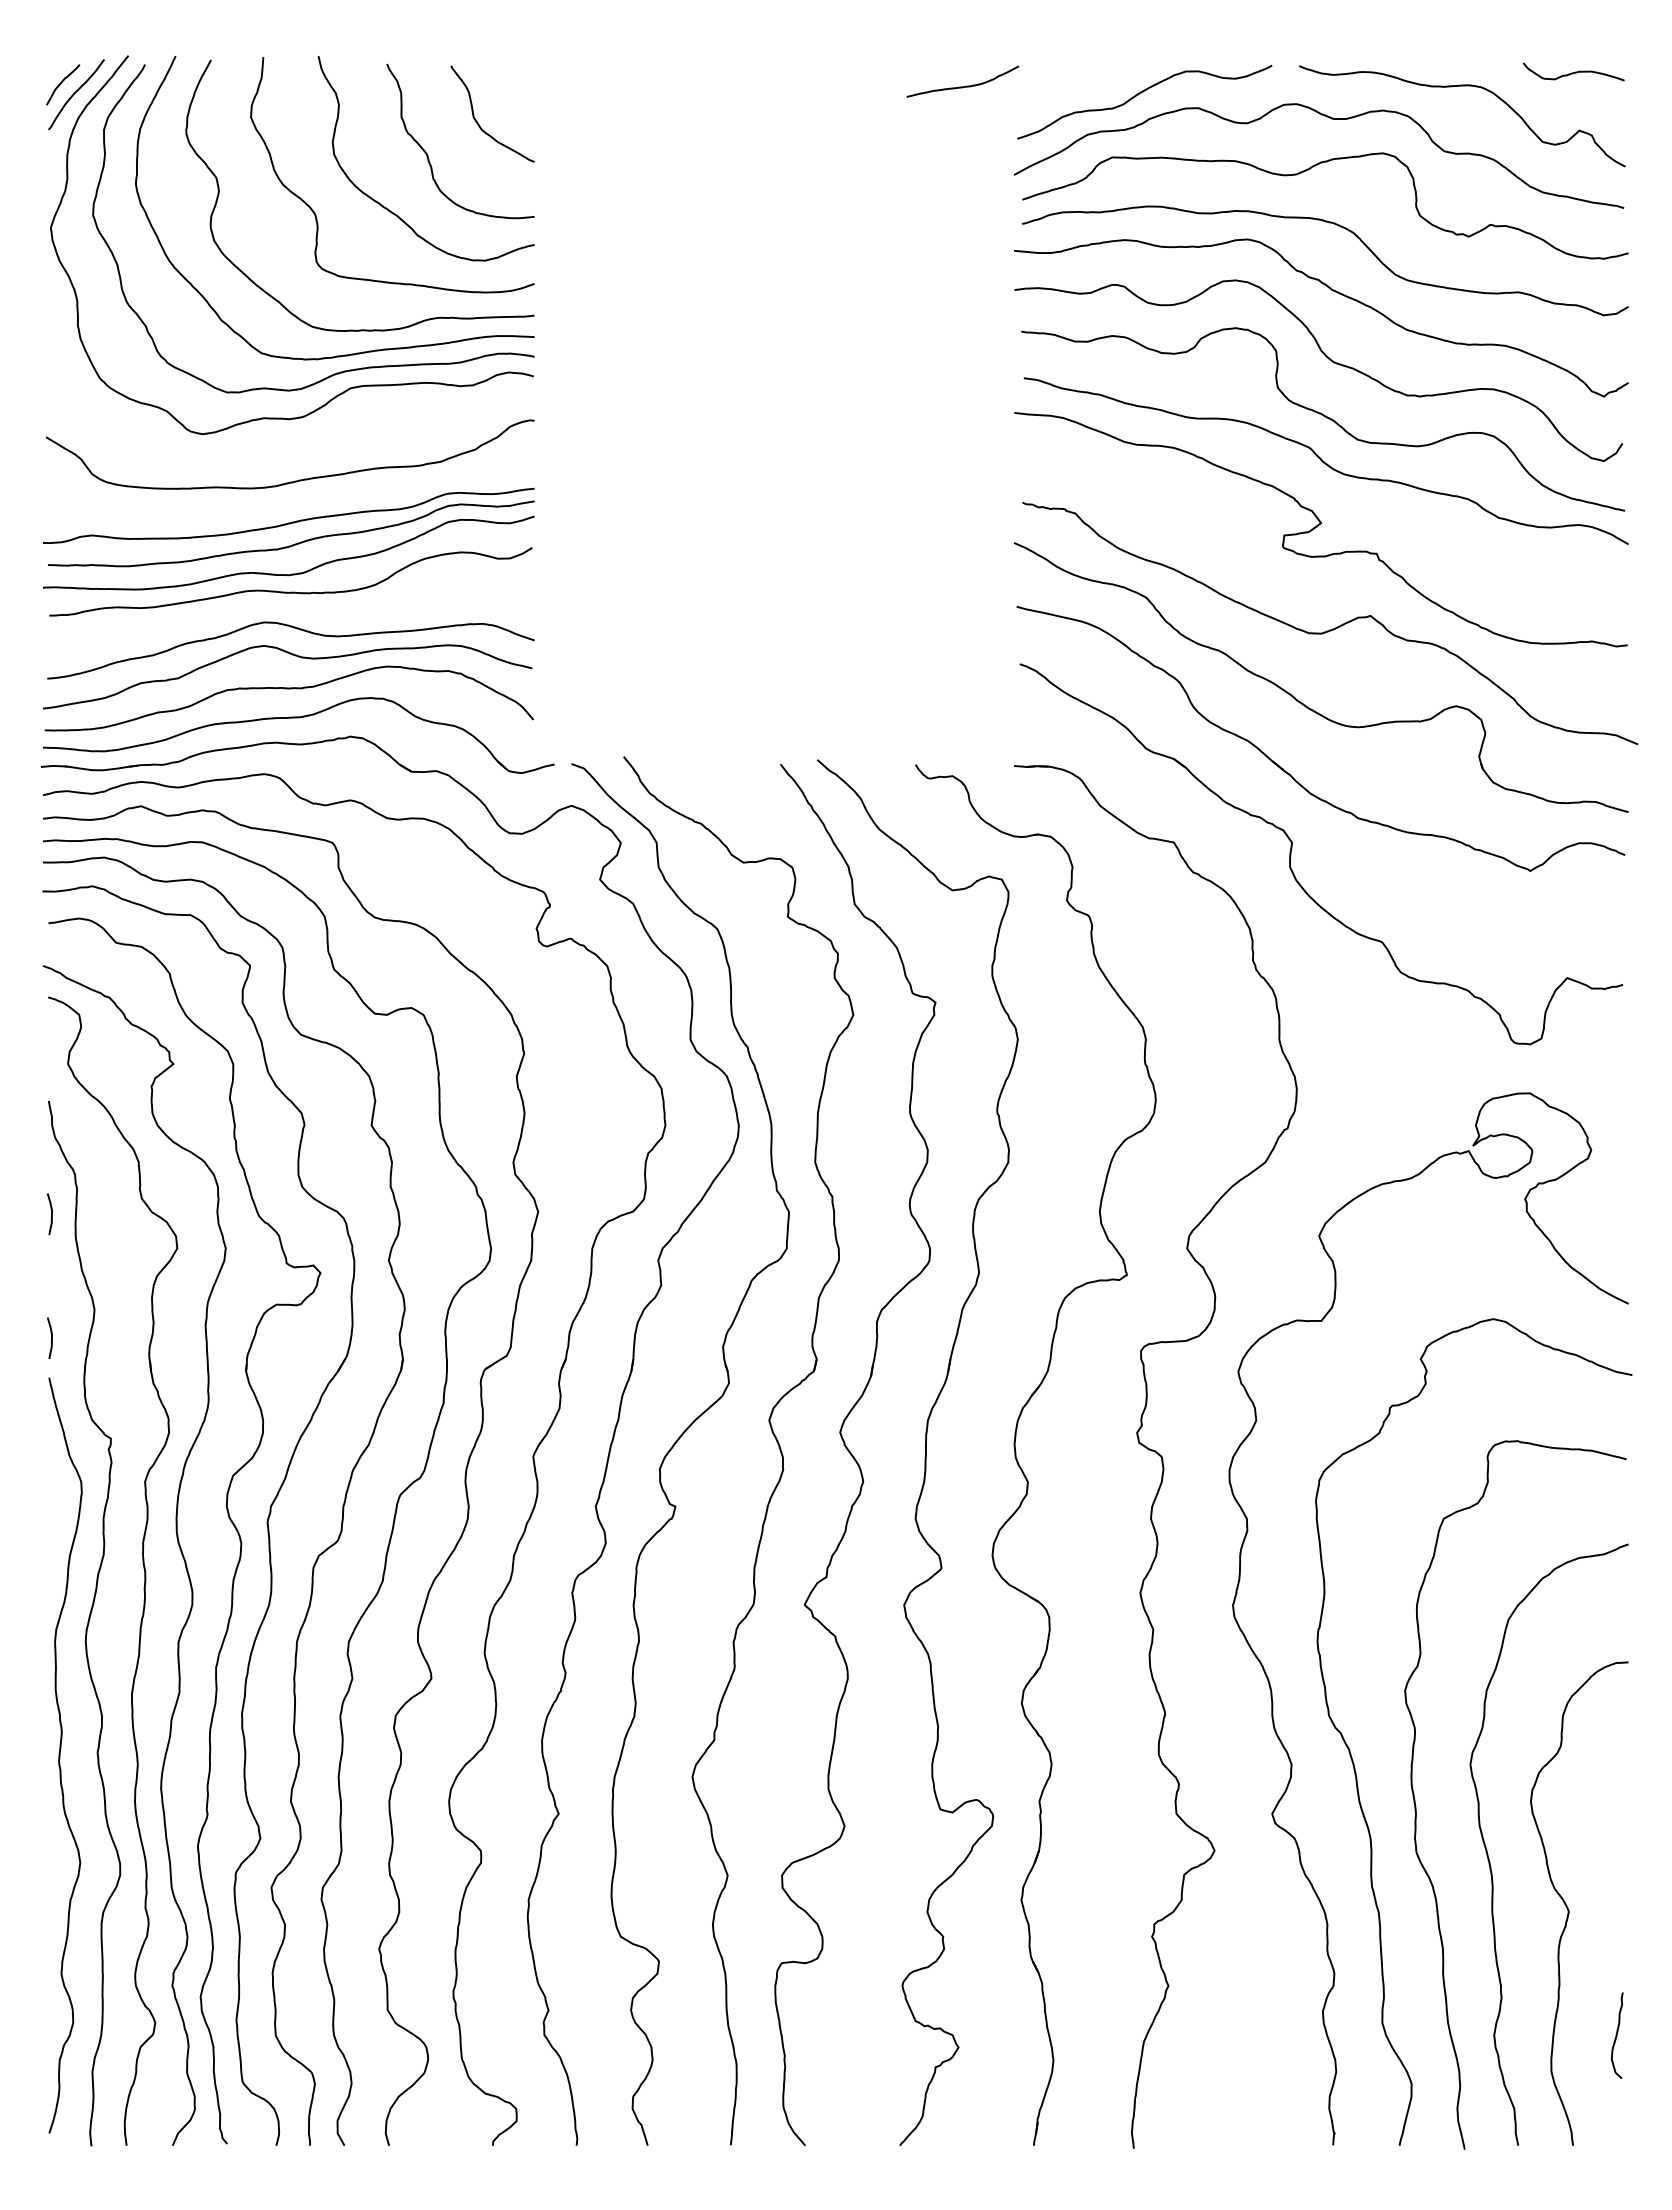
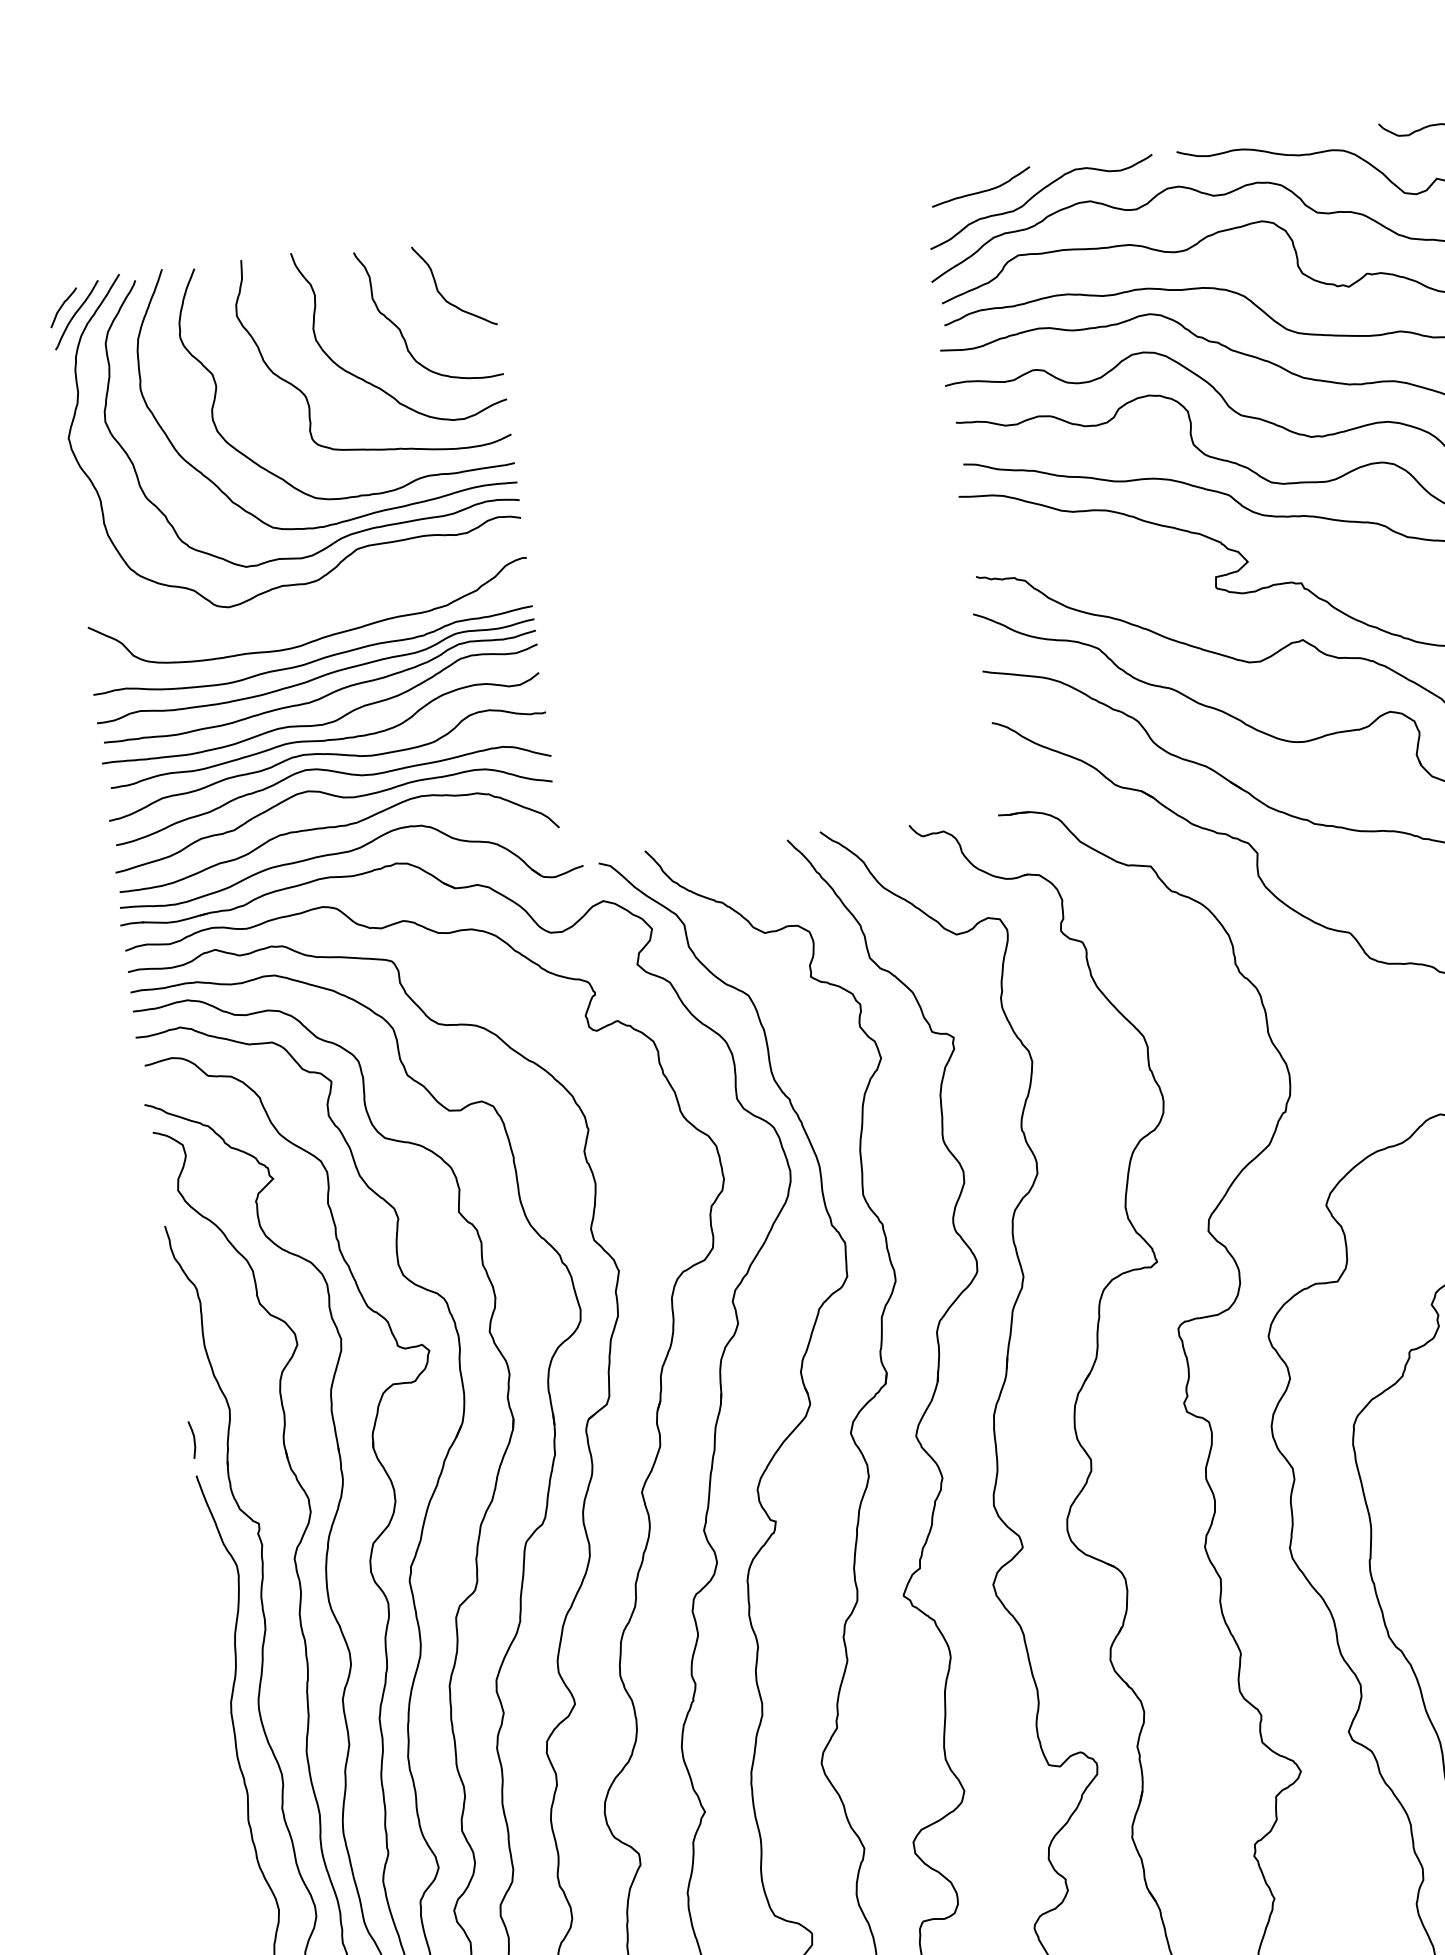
curve: (962, 86) -> (981, 191), moved
curve: (288, 503) -> (314, 660), added
curve: (288, 608) -> (325, 754), added
line: (51, 1213) -> (180, 1327), removed

